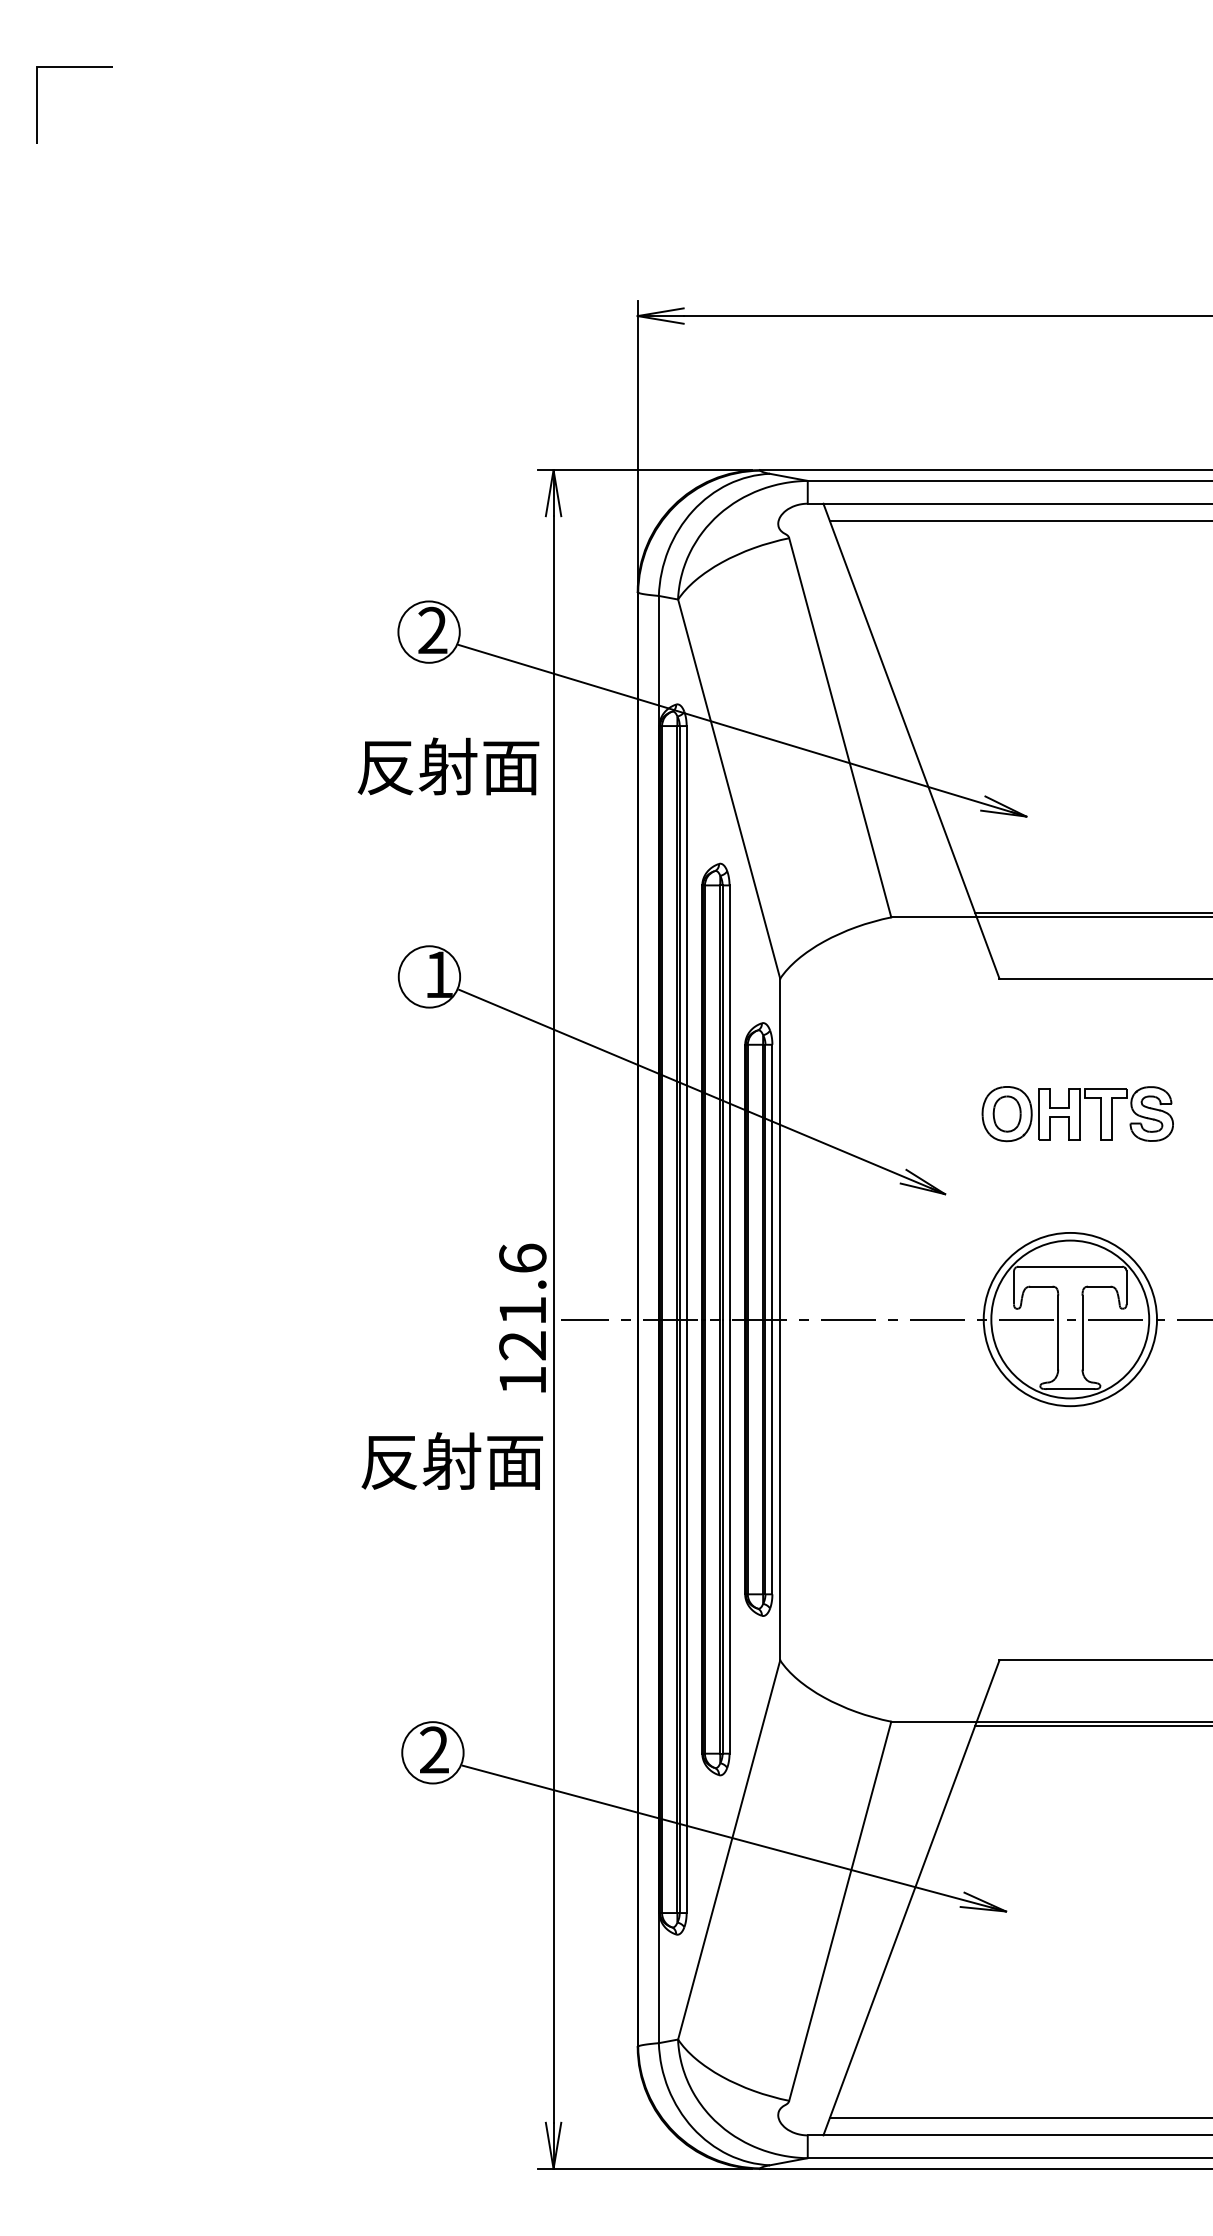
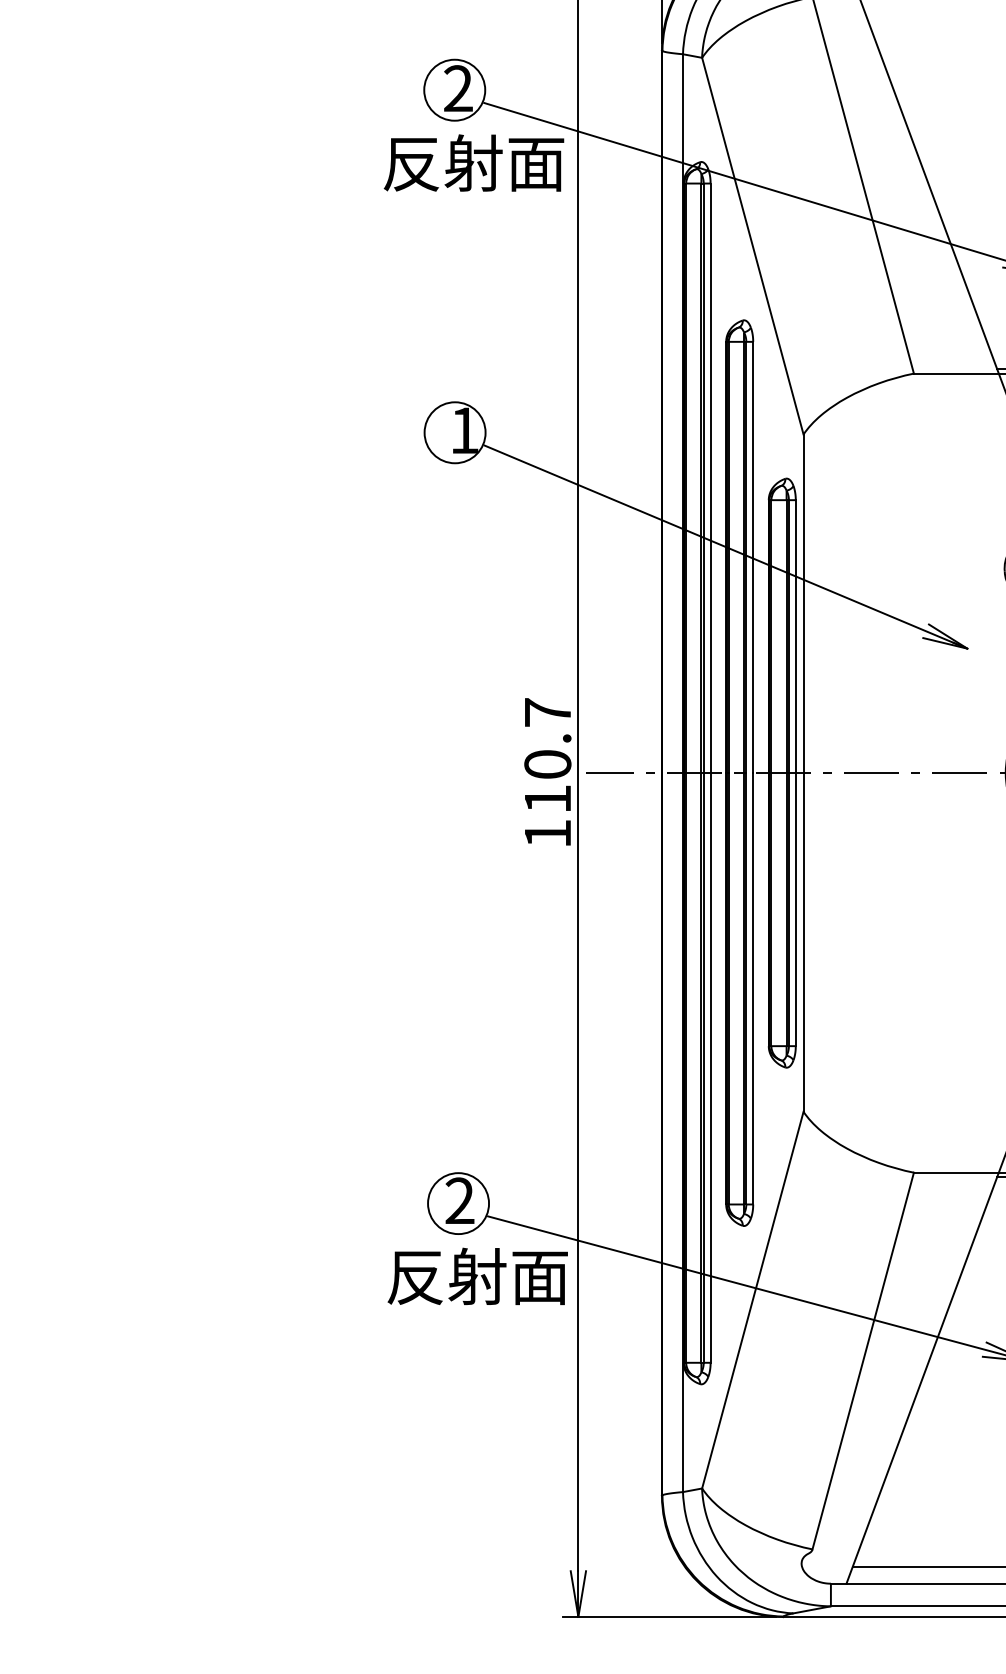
text: (448, 766) -> (473, 163), moved
text: (522, 1301) -> (547, 755), 121.6 -> 110.7
text: (451, 1460) -> (476, 1275), moved

